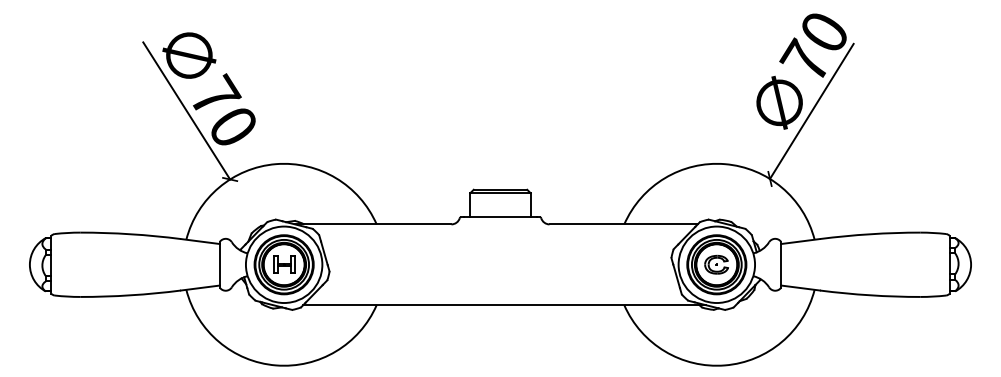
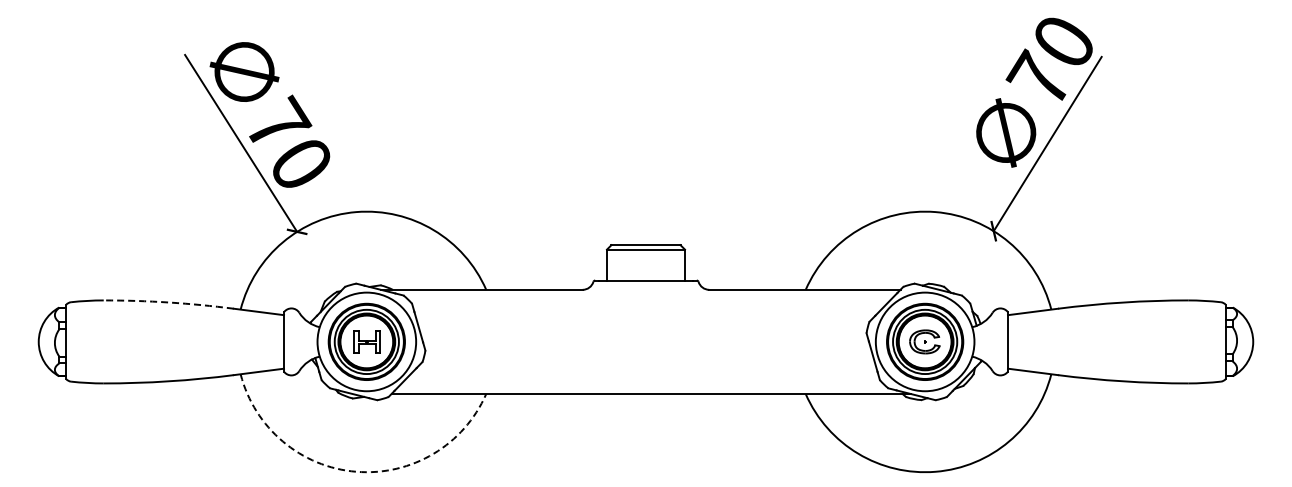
arc: (130, 234) -> (168, 302), solid -> dashed
arc: (276, 365) -> (356, 471), solid -> dashed

